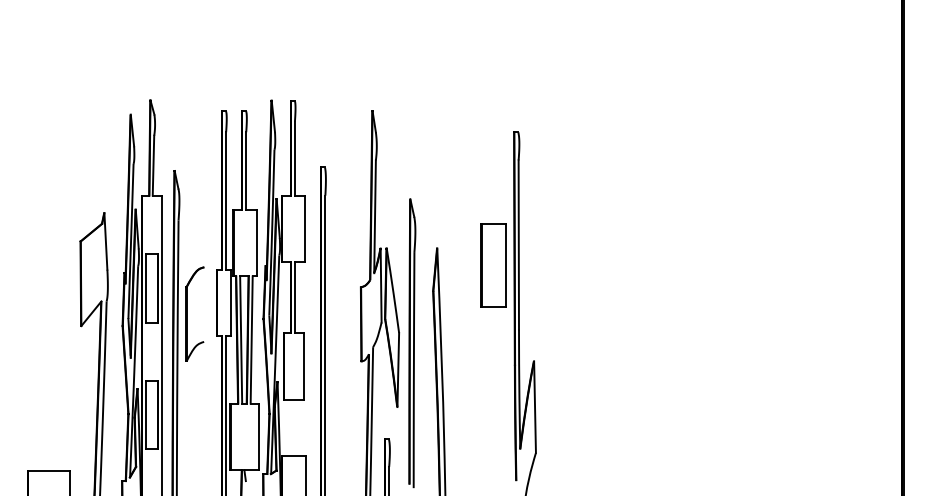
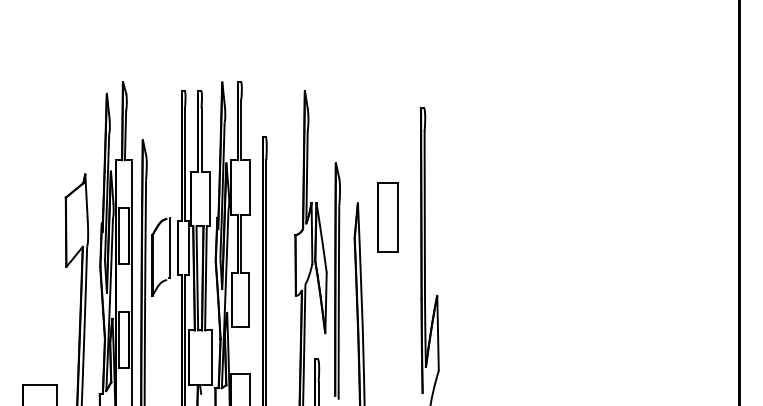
part: (492, 265) -> (387, 217), moved
line: (207, 302) -> (169, 247), added

